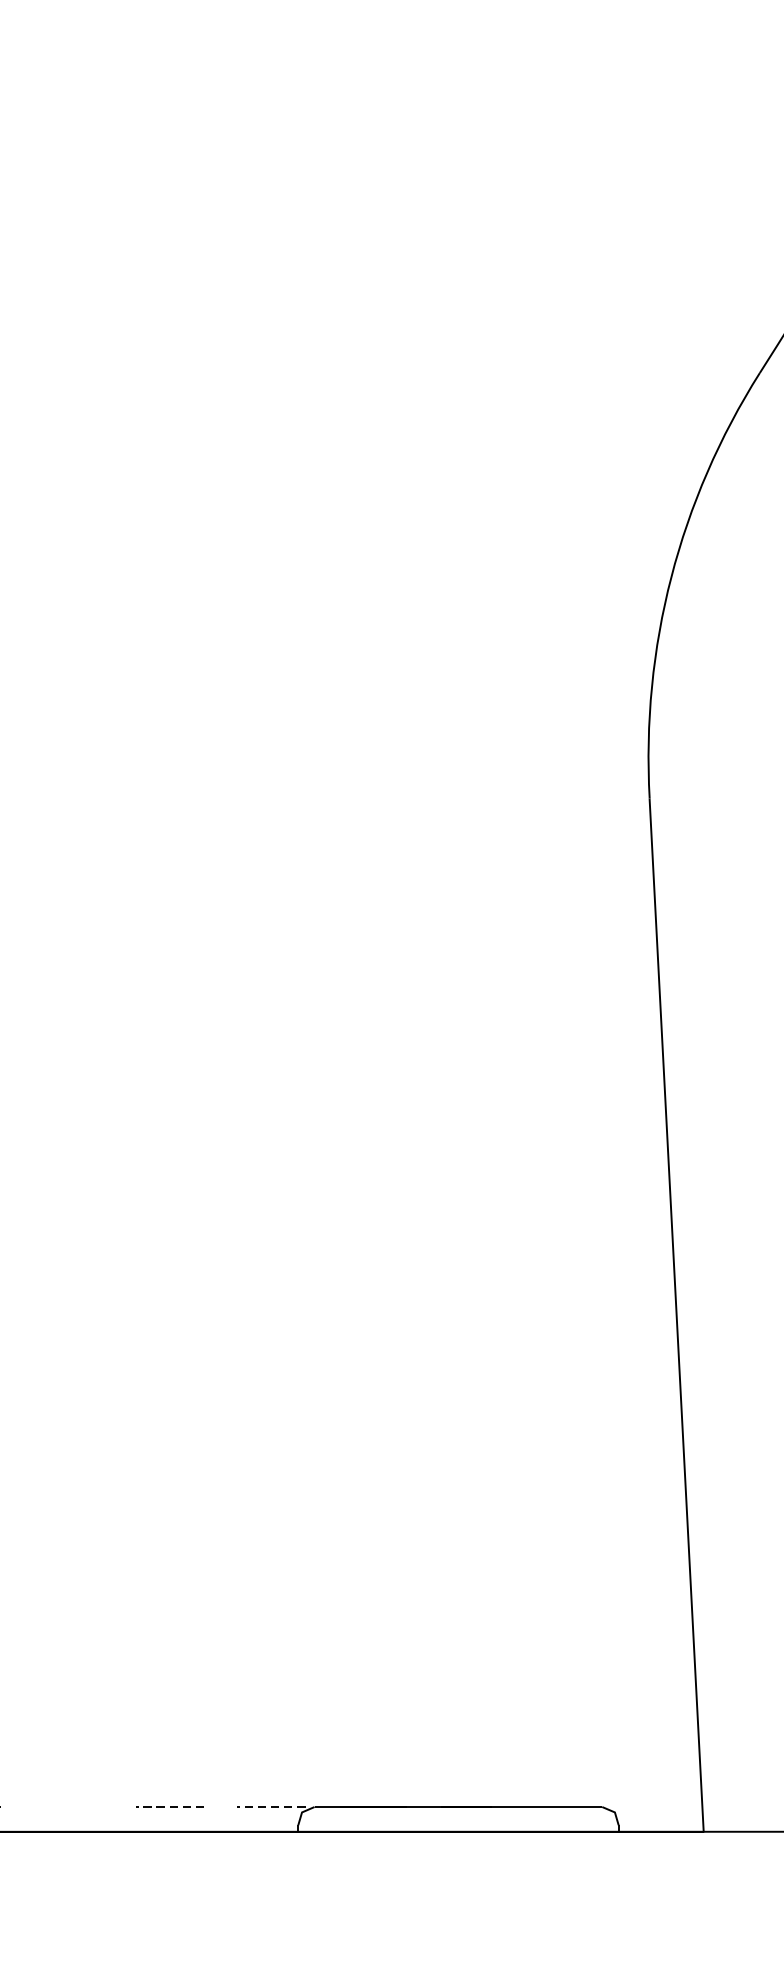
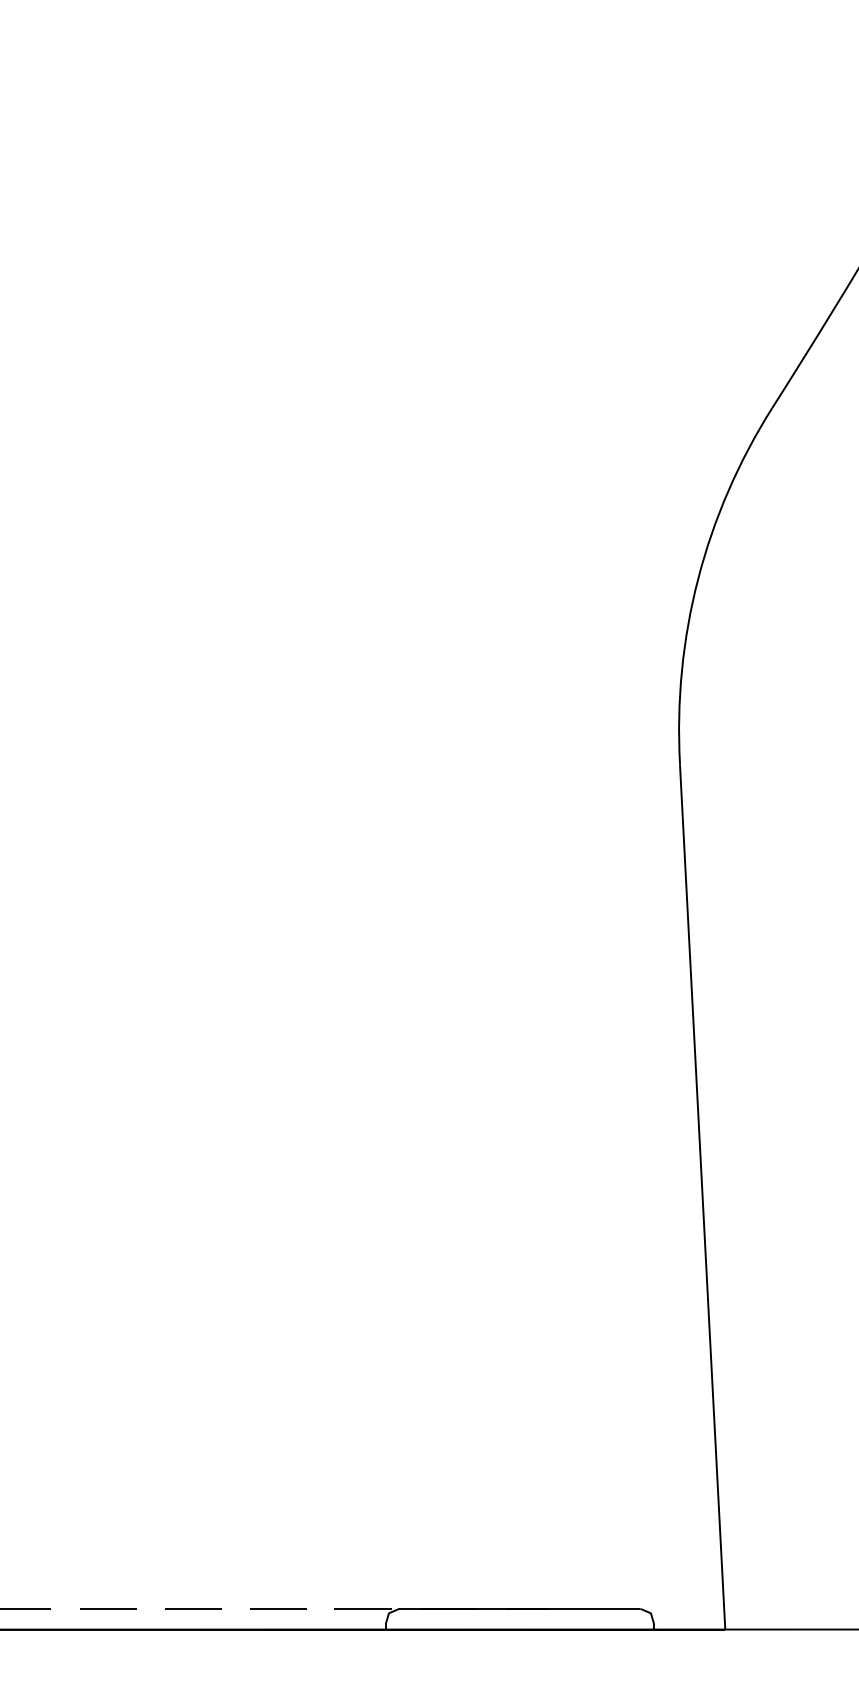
line: (68, 1806) -> (193, 1608), added
line: (170, 1806) -> (278, 1608), dashed -> solid
line: (271, 1806) -> (363, 1608), dashed -> solid

